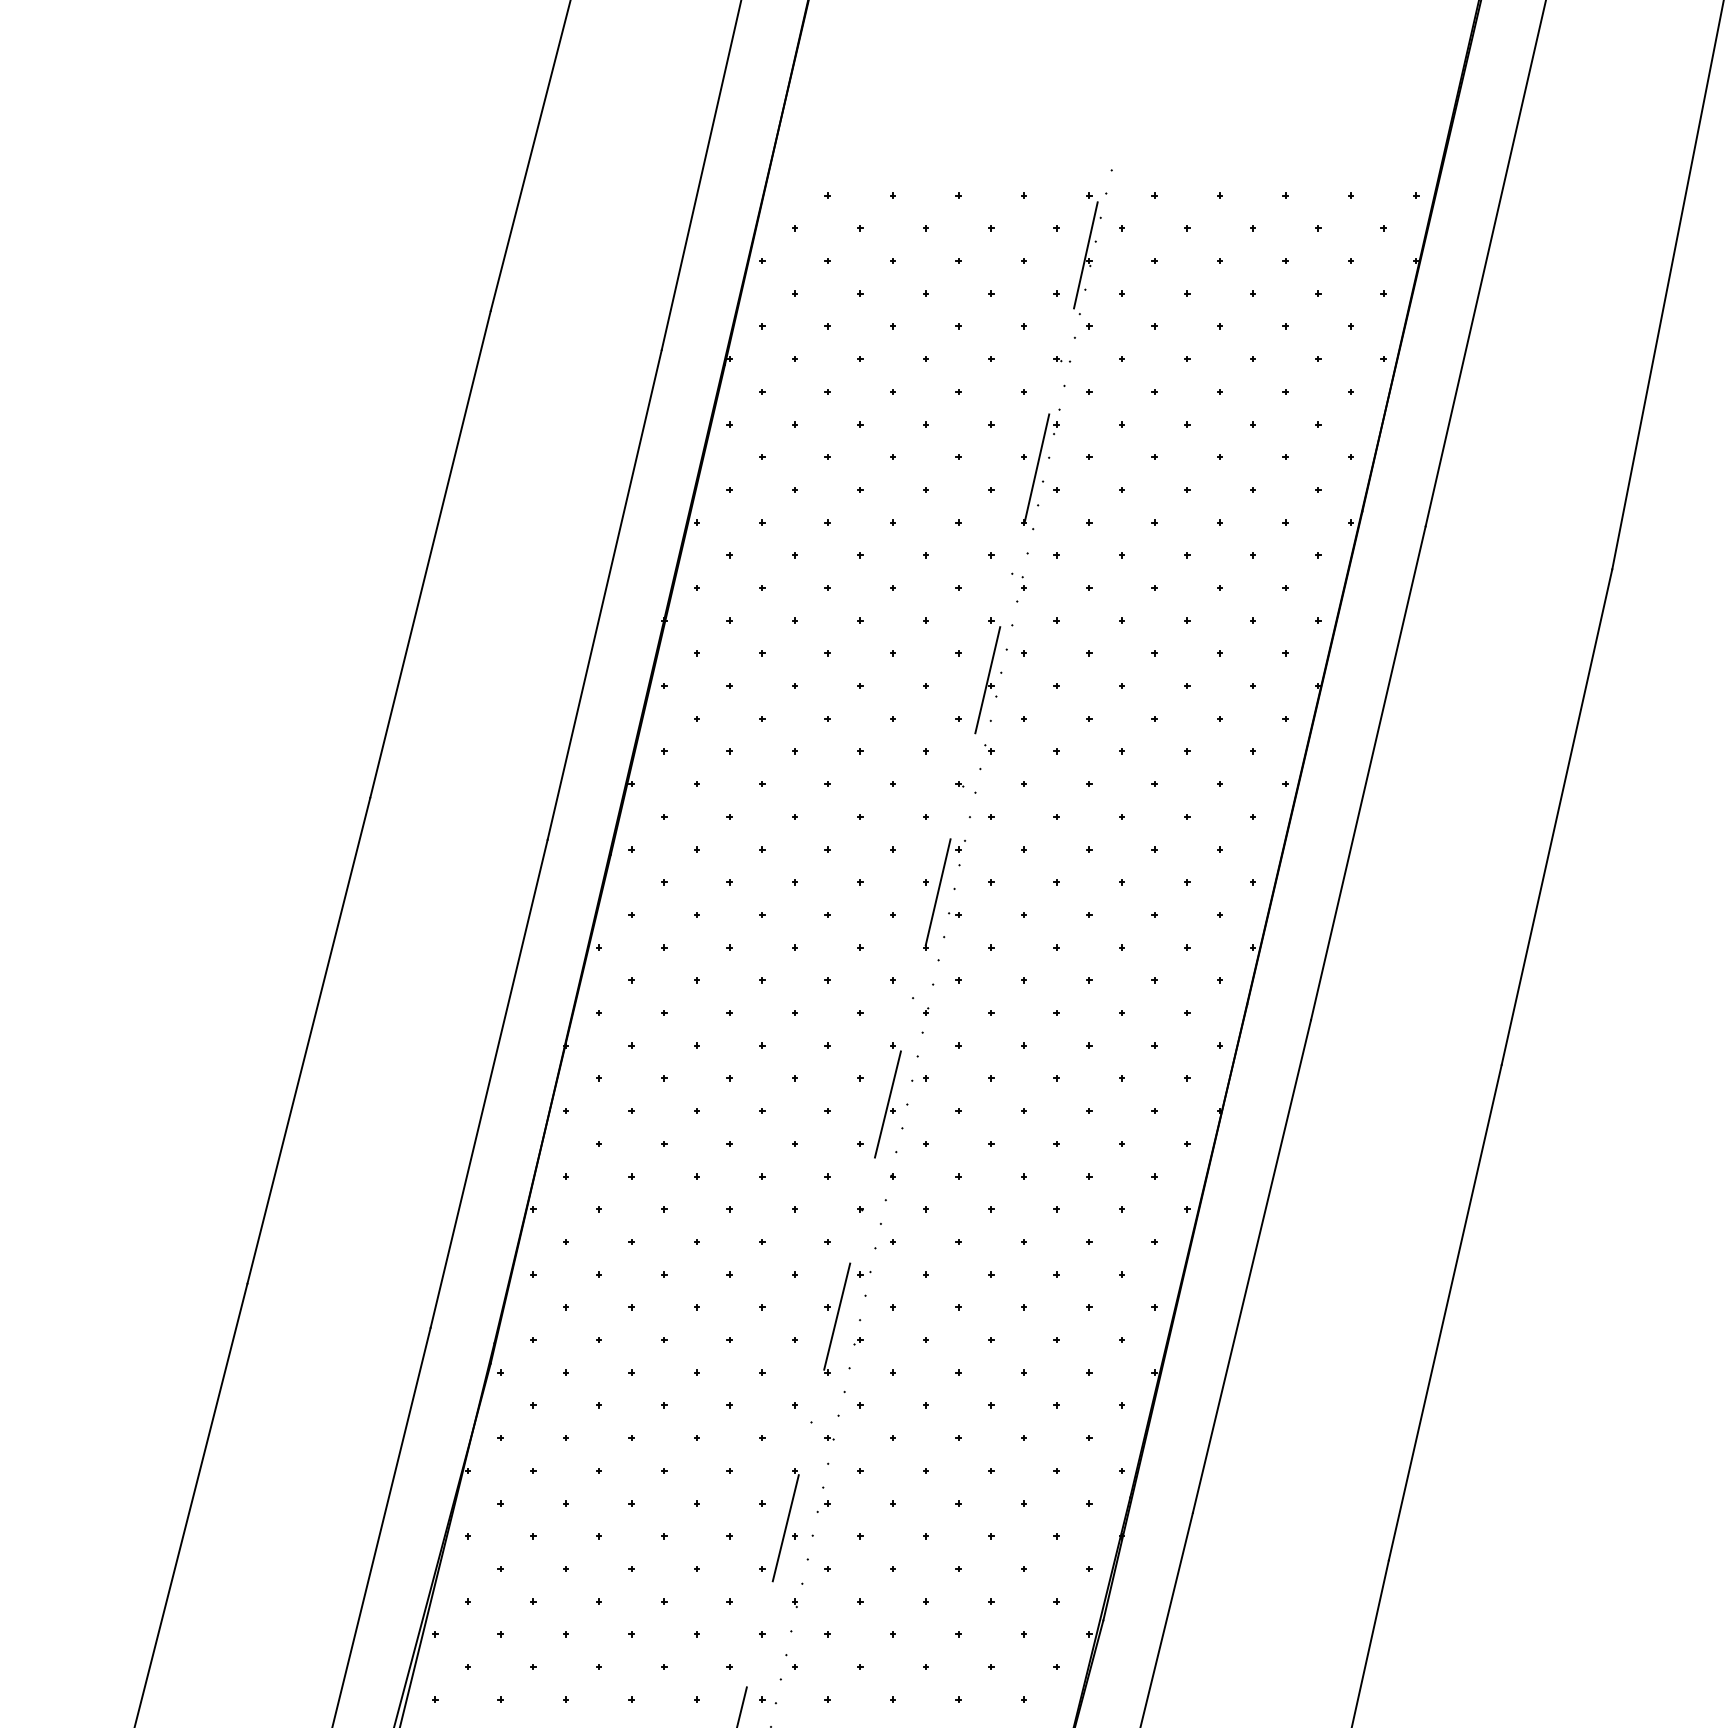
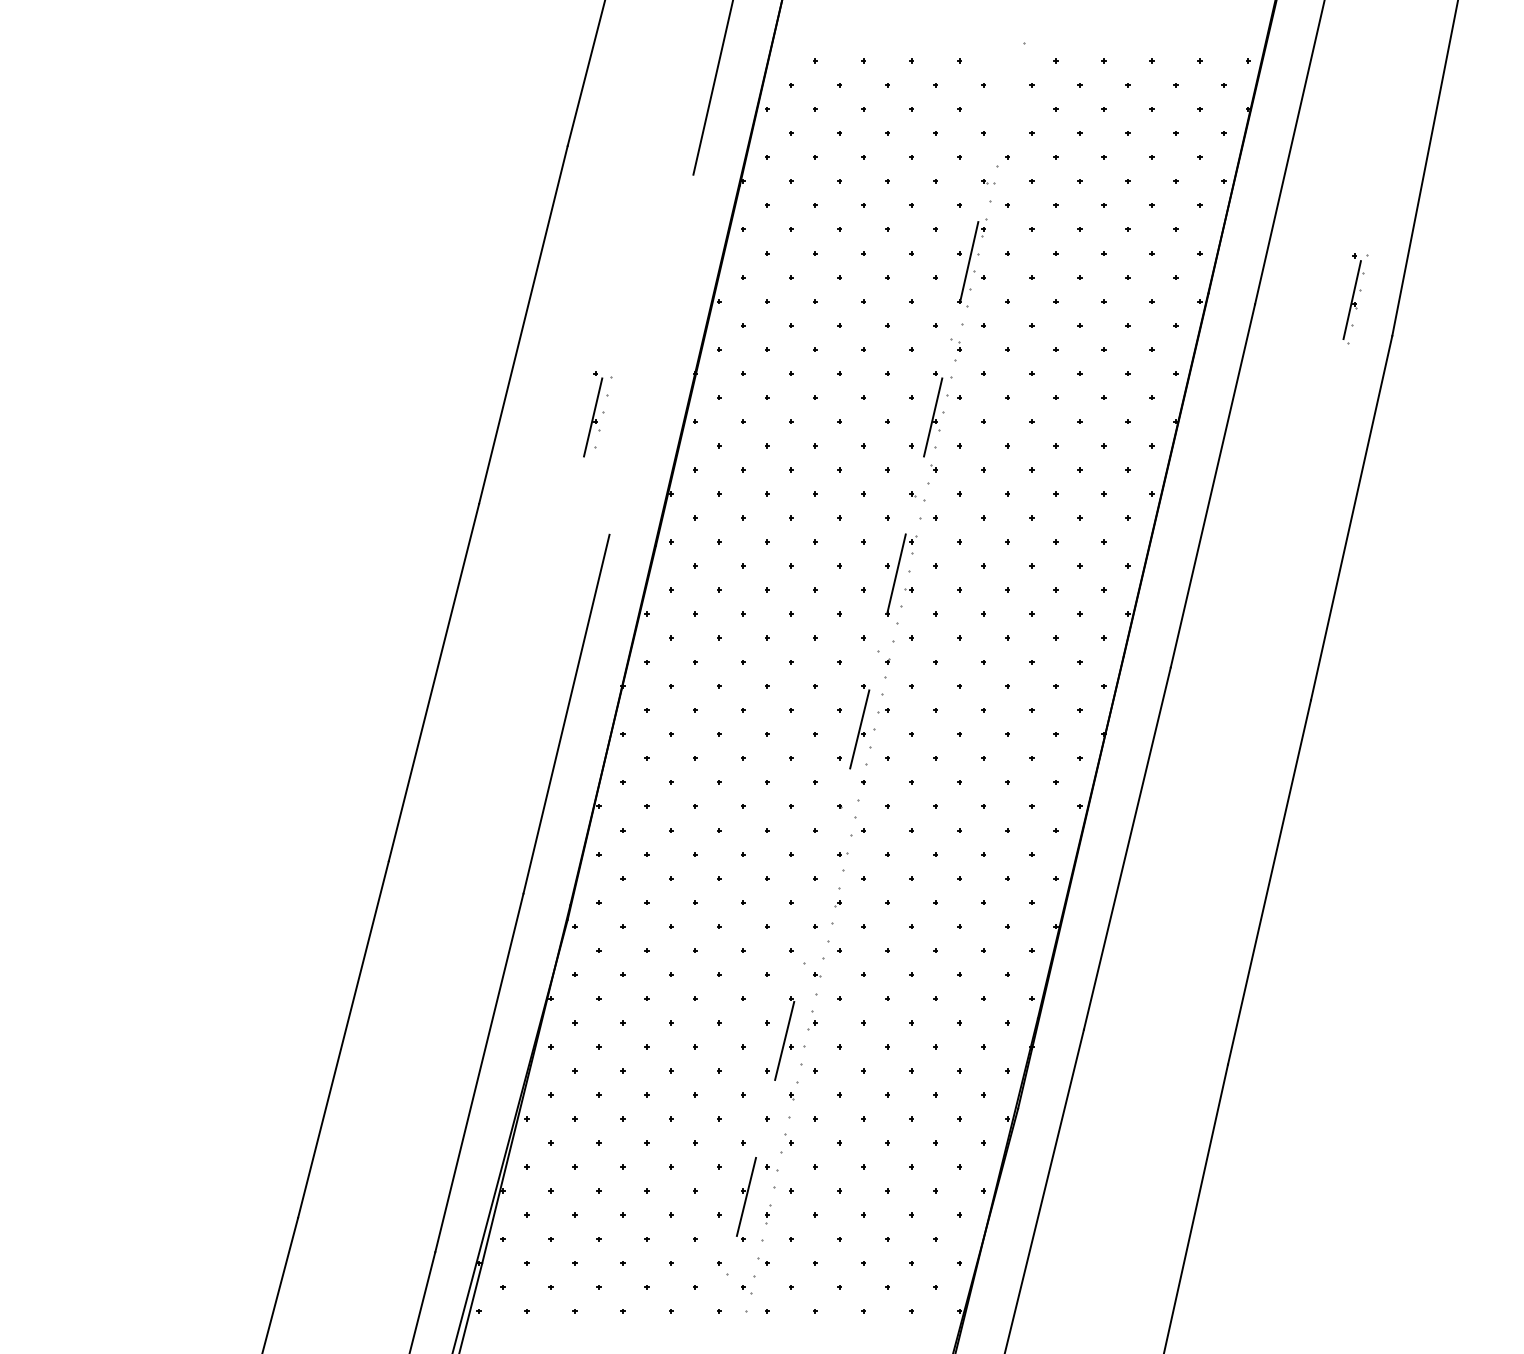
part: (1090, 253) -> (1355, 298), moved
line: (604, 594) -> (651, 354), removed
part: (531, 676) -> (597, 414), added
line: (835, 1316) -> (821, 885), removed

